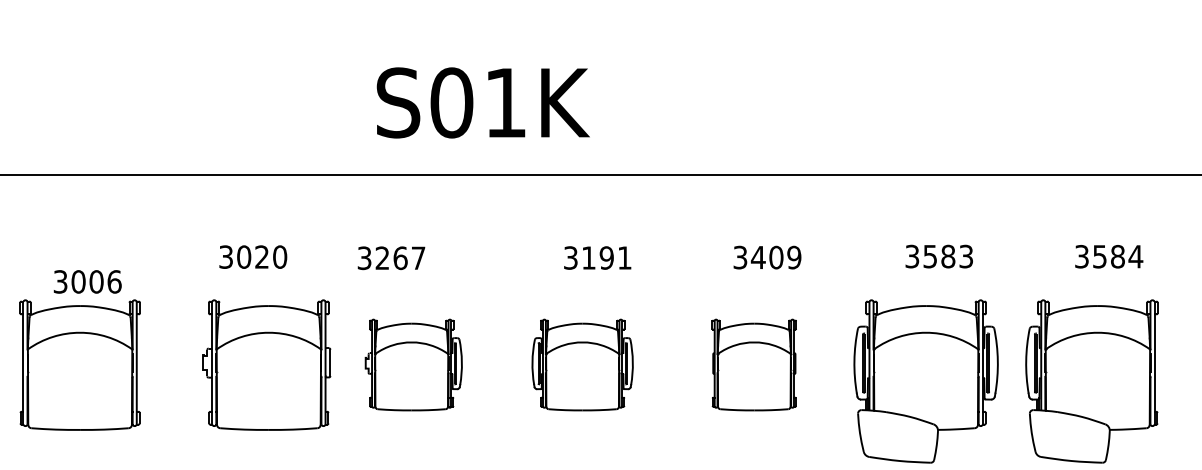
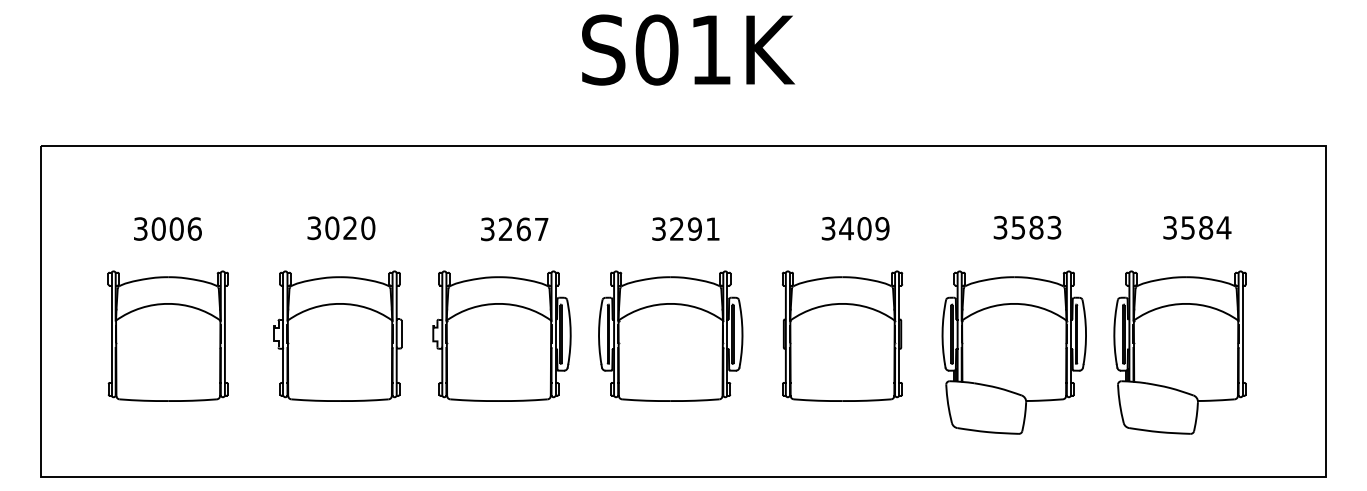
text: (483, 102) -> (688, 49), moved
text: (588, 257) -> (676, 228), 3191 -> 3291
text: (391, 258) -> (514, 229), moved
text: (87, 281) -> (167, 228), moved
part: (266, 364) -> (337, 335), moved
part: (413, 364) -> (501, 335), size x1.43
part: (582, 364) -> (670, 335), size x1.43
part: (754, 364) -> (842, 335), size x1.43

